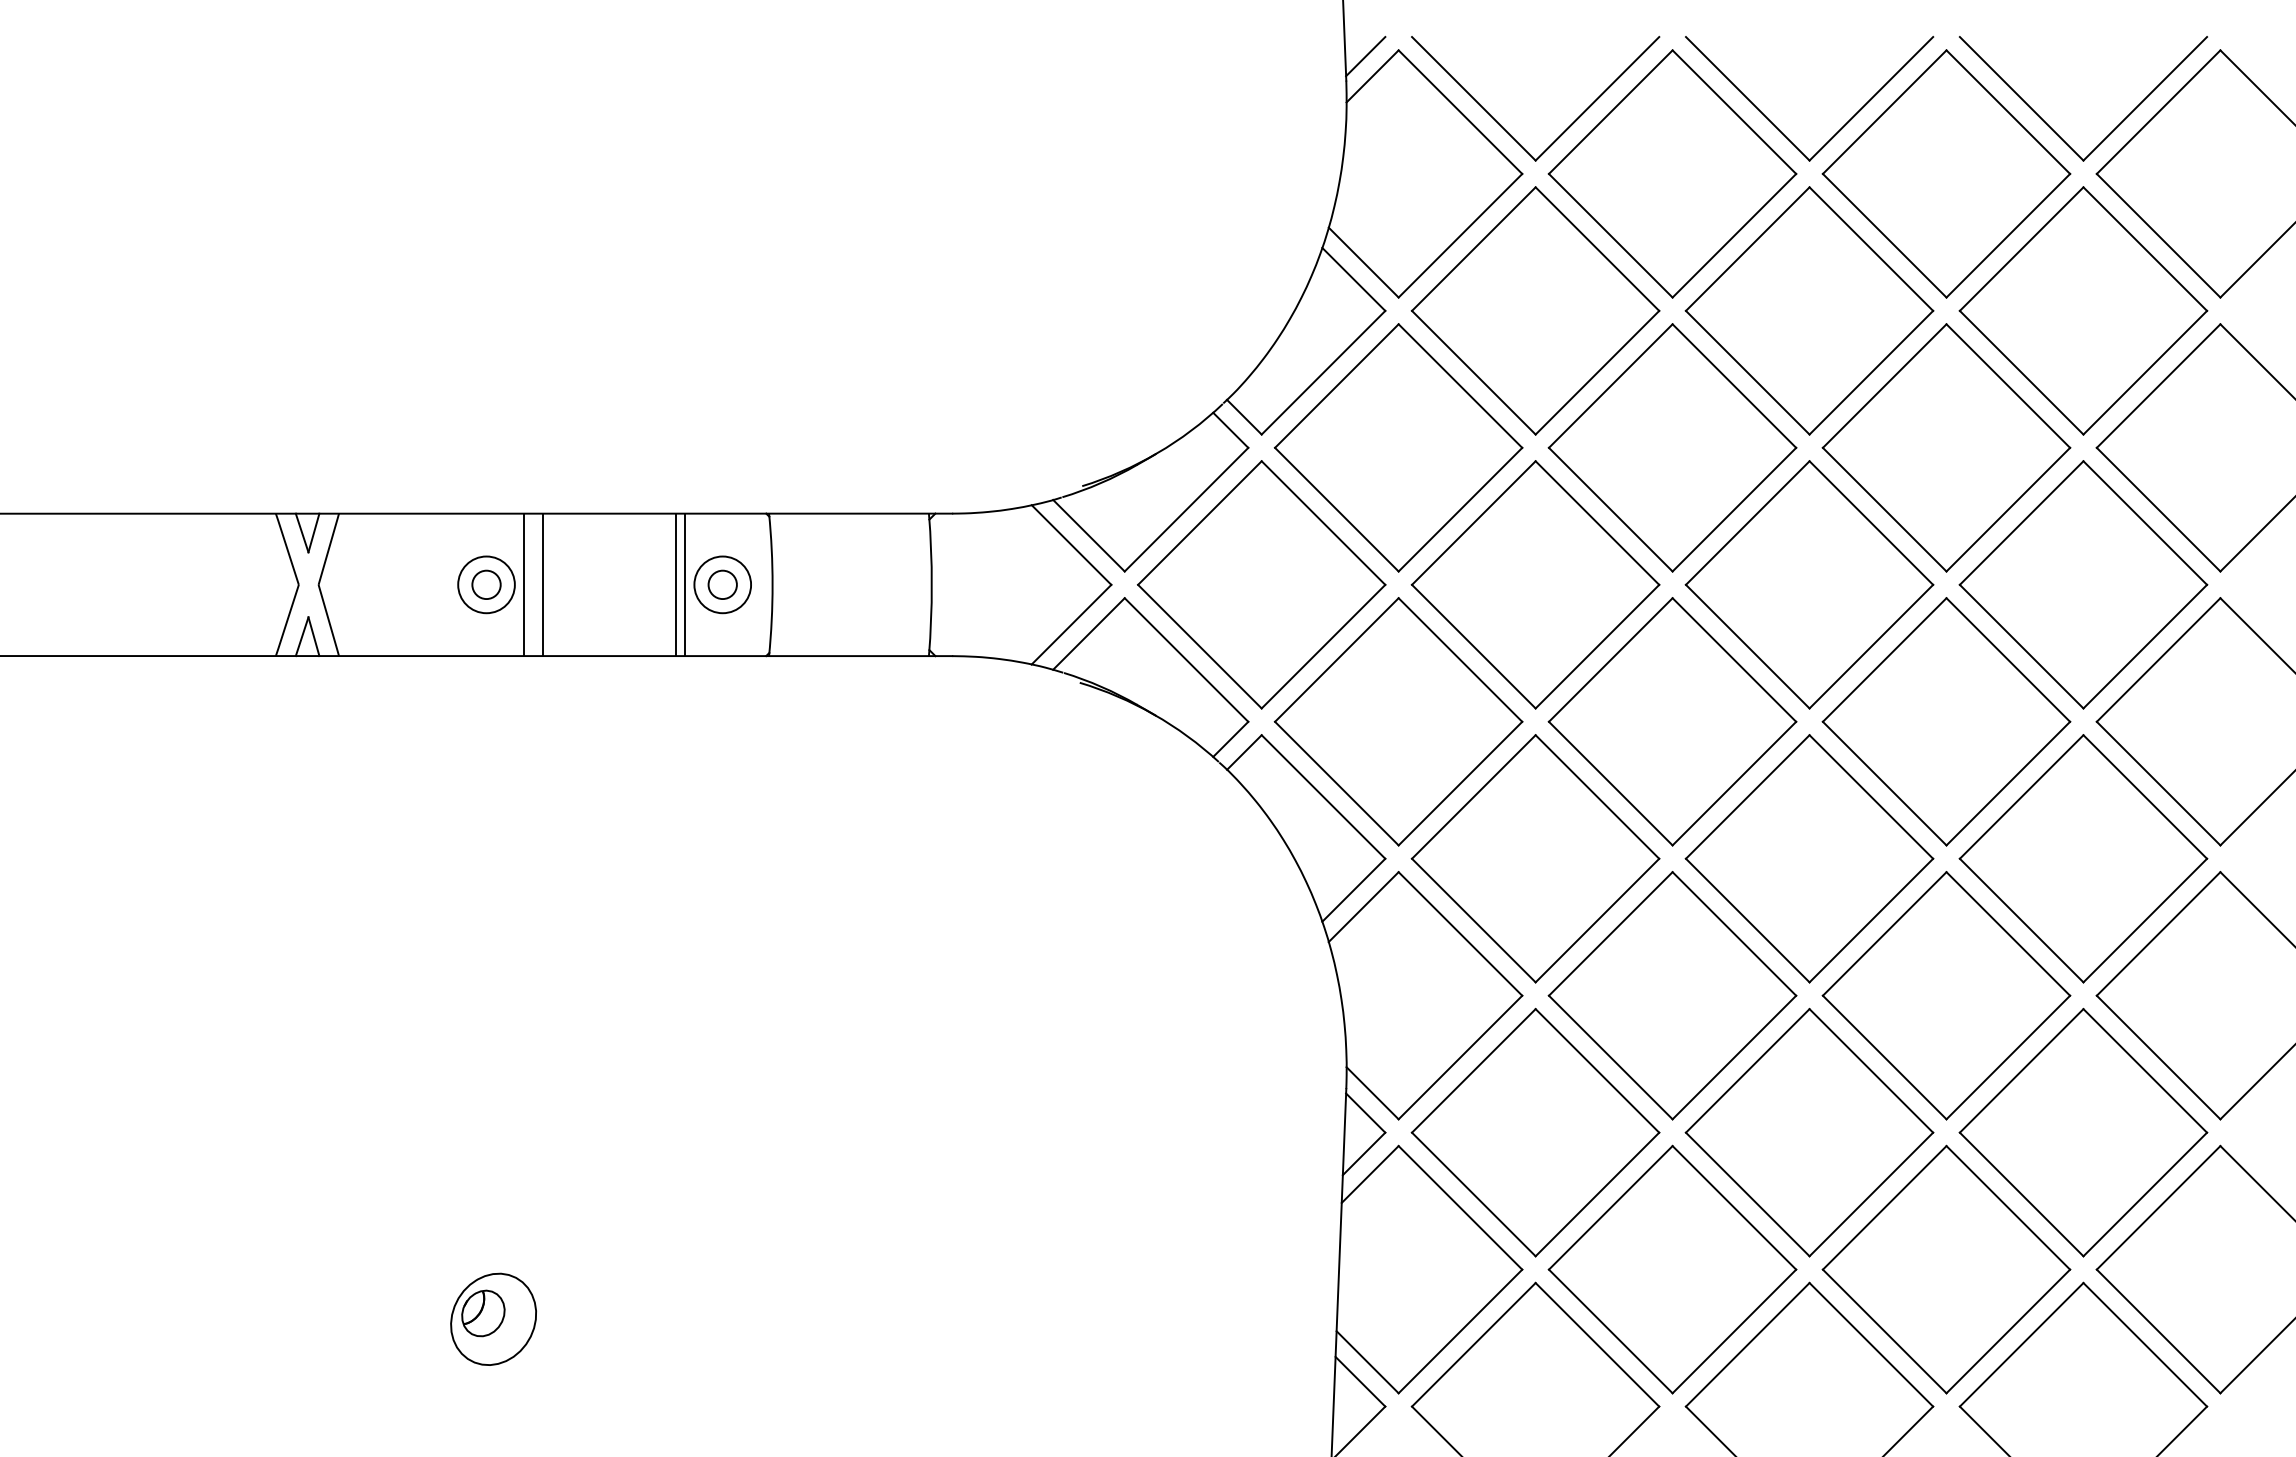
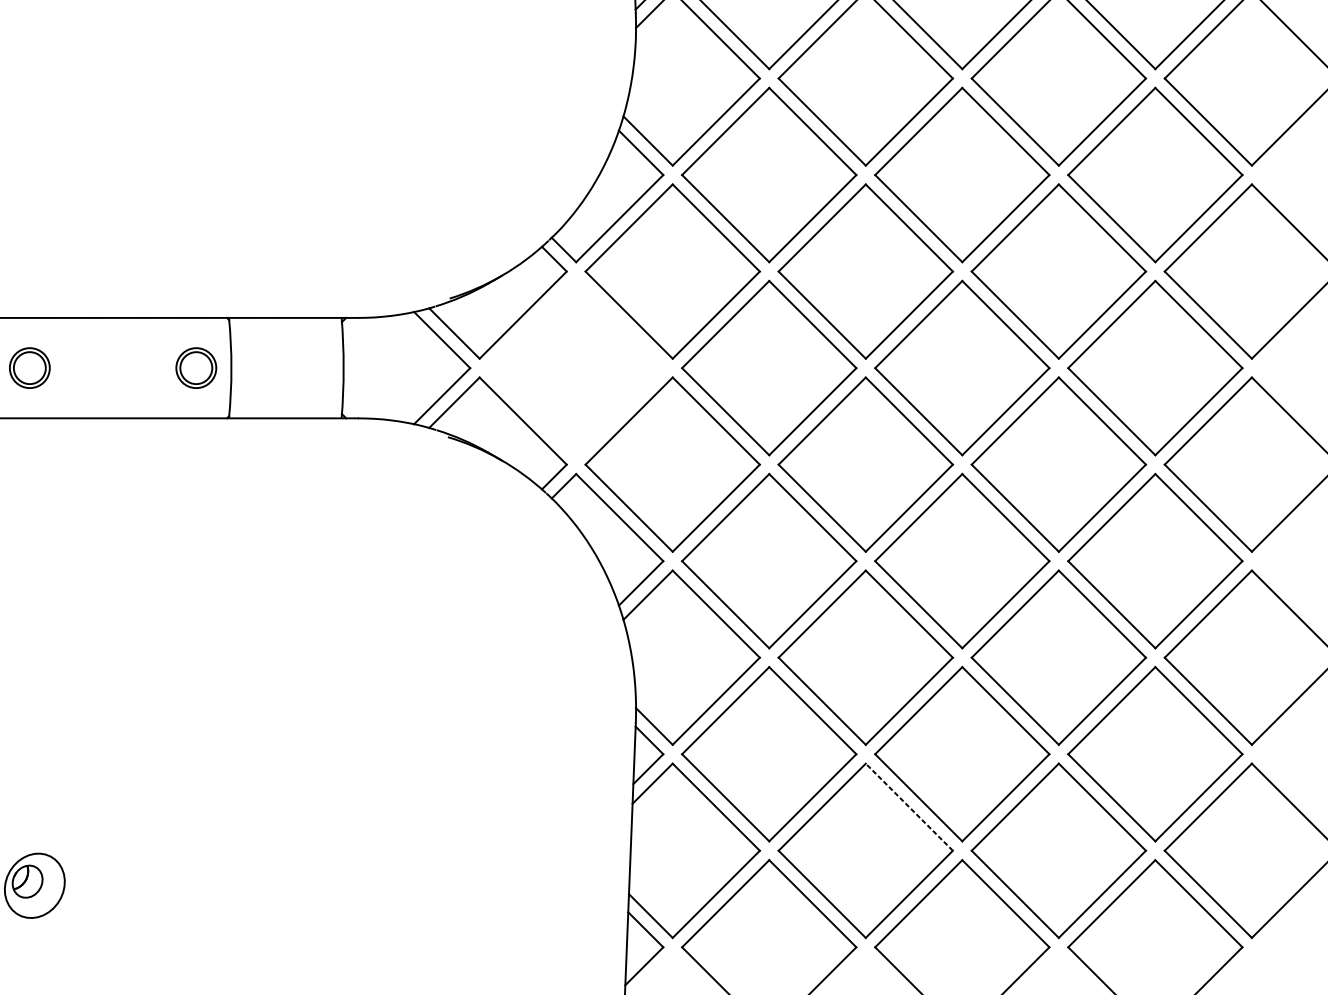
circle: (486, 584) -> (29, 367), size x1.6
line: (524, 584) -> (56, 367), removed
line: (543, 584) -> (69, 367), removed
line: (675, 584) -> (163, 367), removed
line: (684, 584) -> (169, 367), removed
circle: (722, 584) -> (196, 367), size x1.6
part: (1261, 584) -> (576, 367), removed
line: (1734, 1207) -> (909, 806), solid -> dashed

